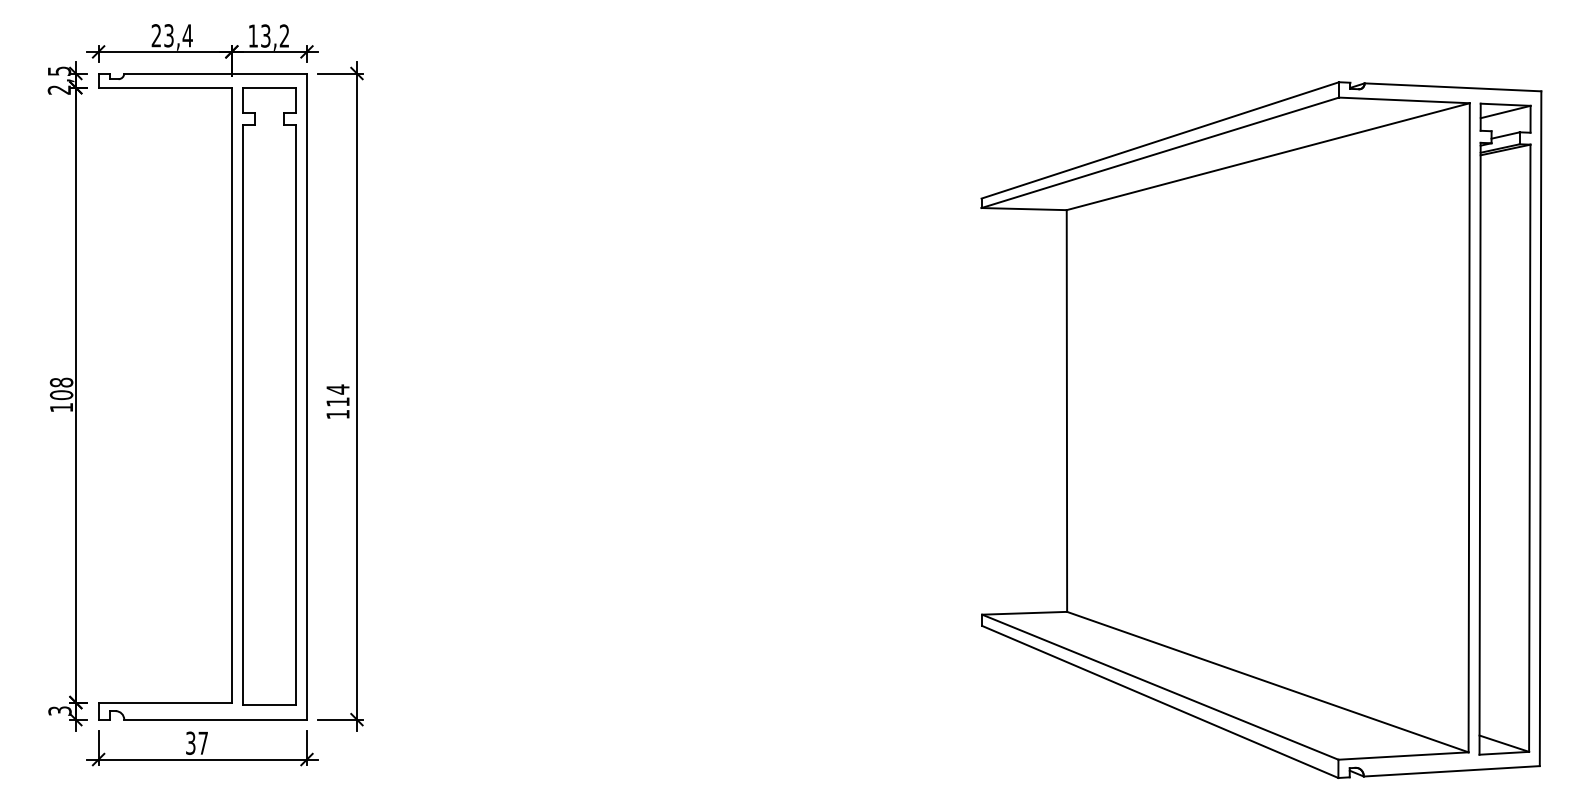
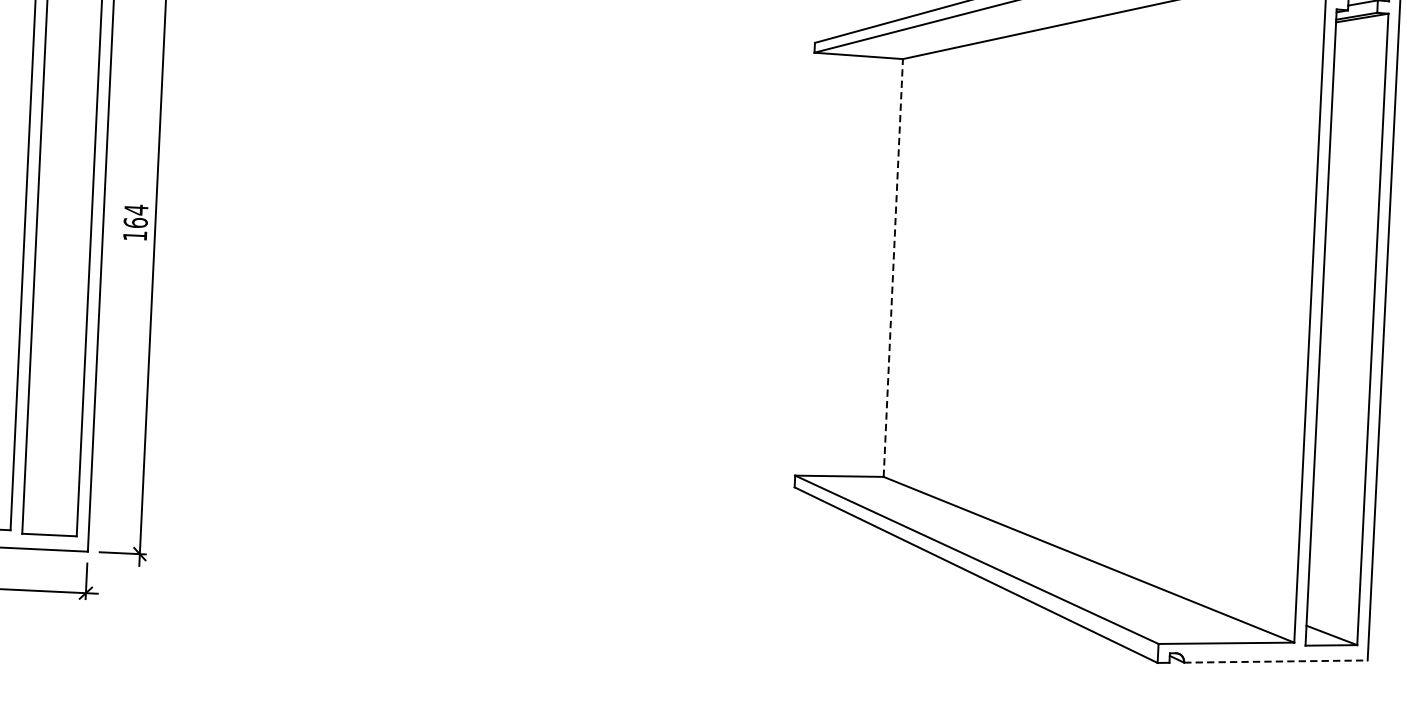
text: (337, 401) -> (135, 222), 114 -> 164
line: (1066, 411) -> (892, 268), solid -> dashed
line: (1452, 771) -> (1276, 661), solid -> dashed

